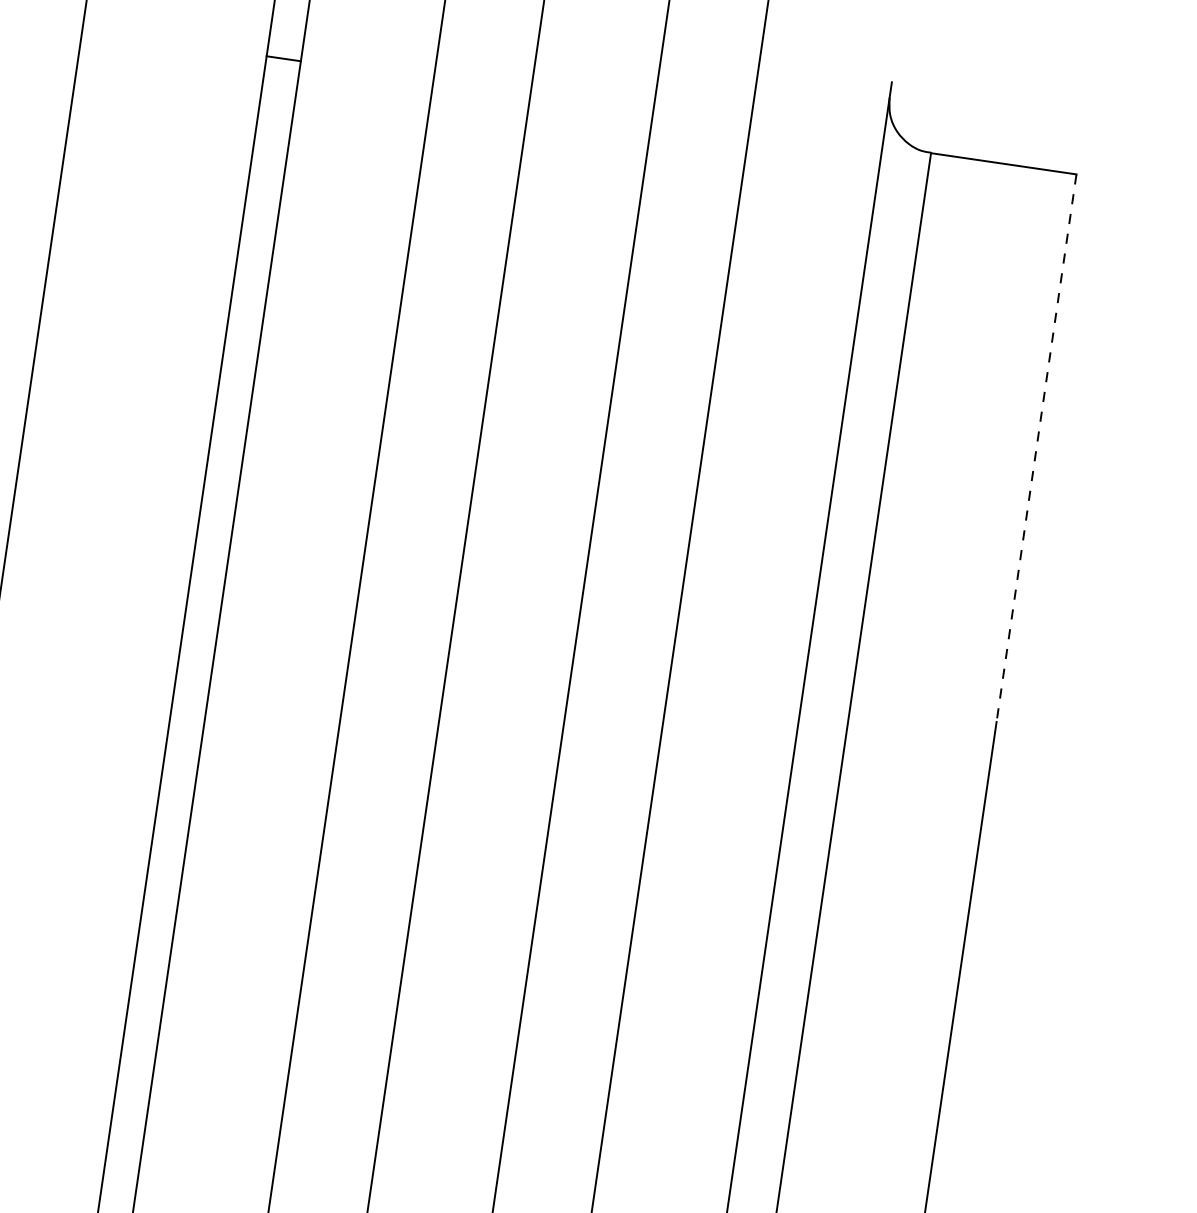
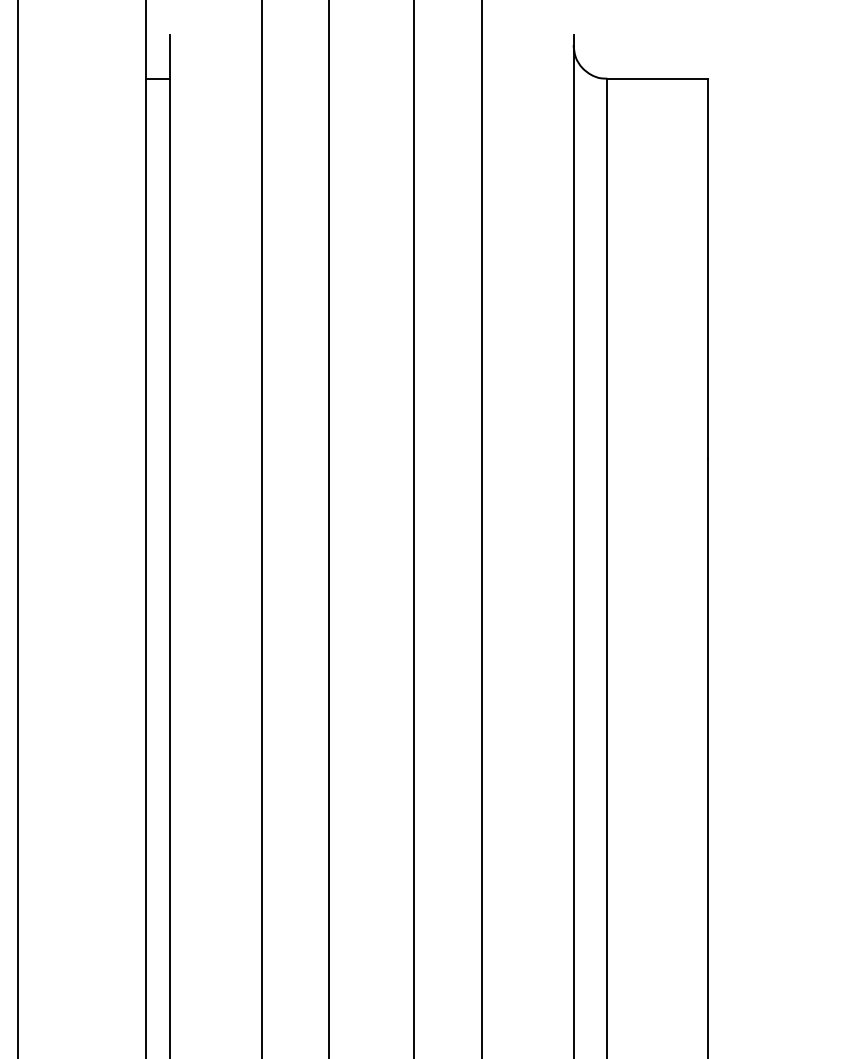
line: (1036, 448) -> (708, 269), dashed -> solid

